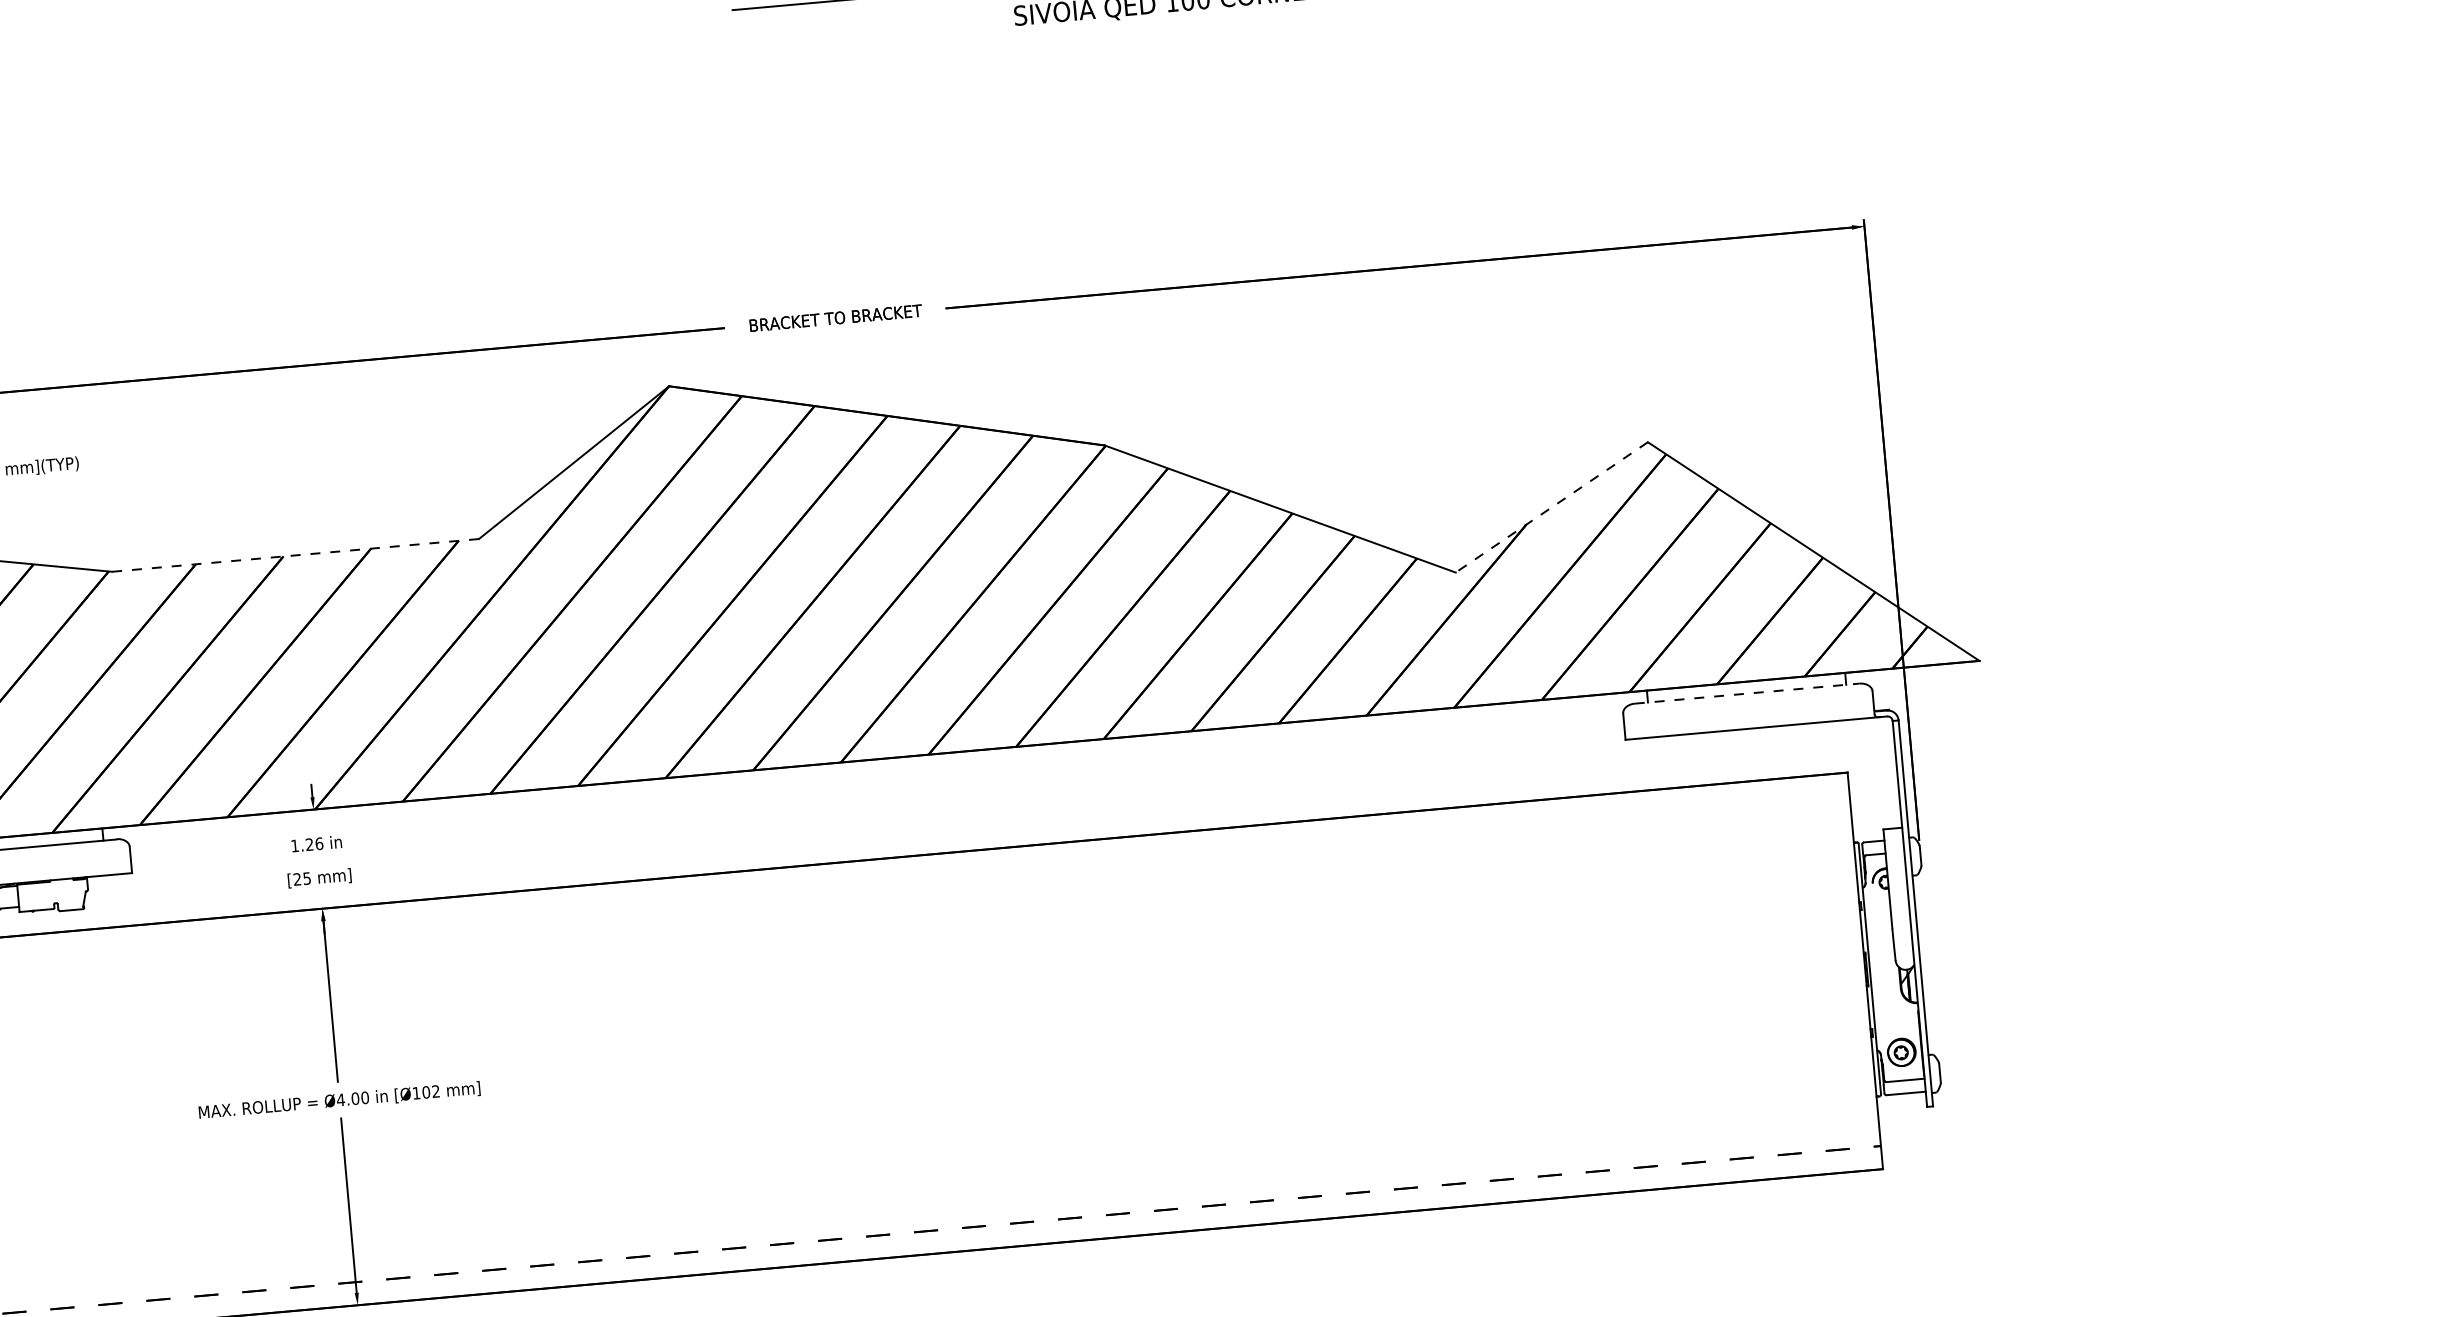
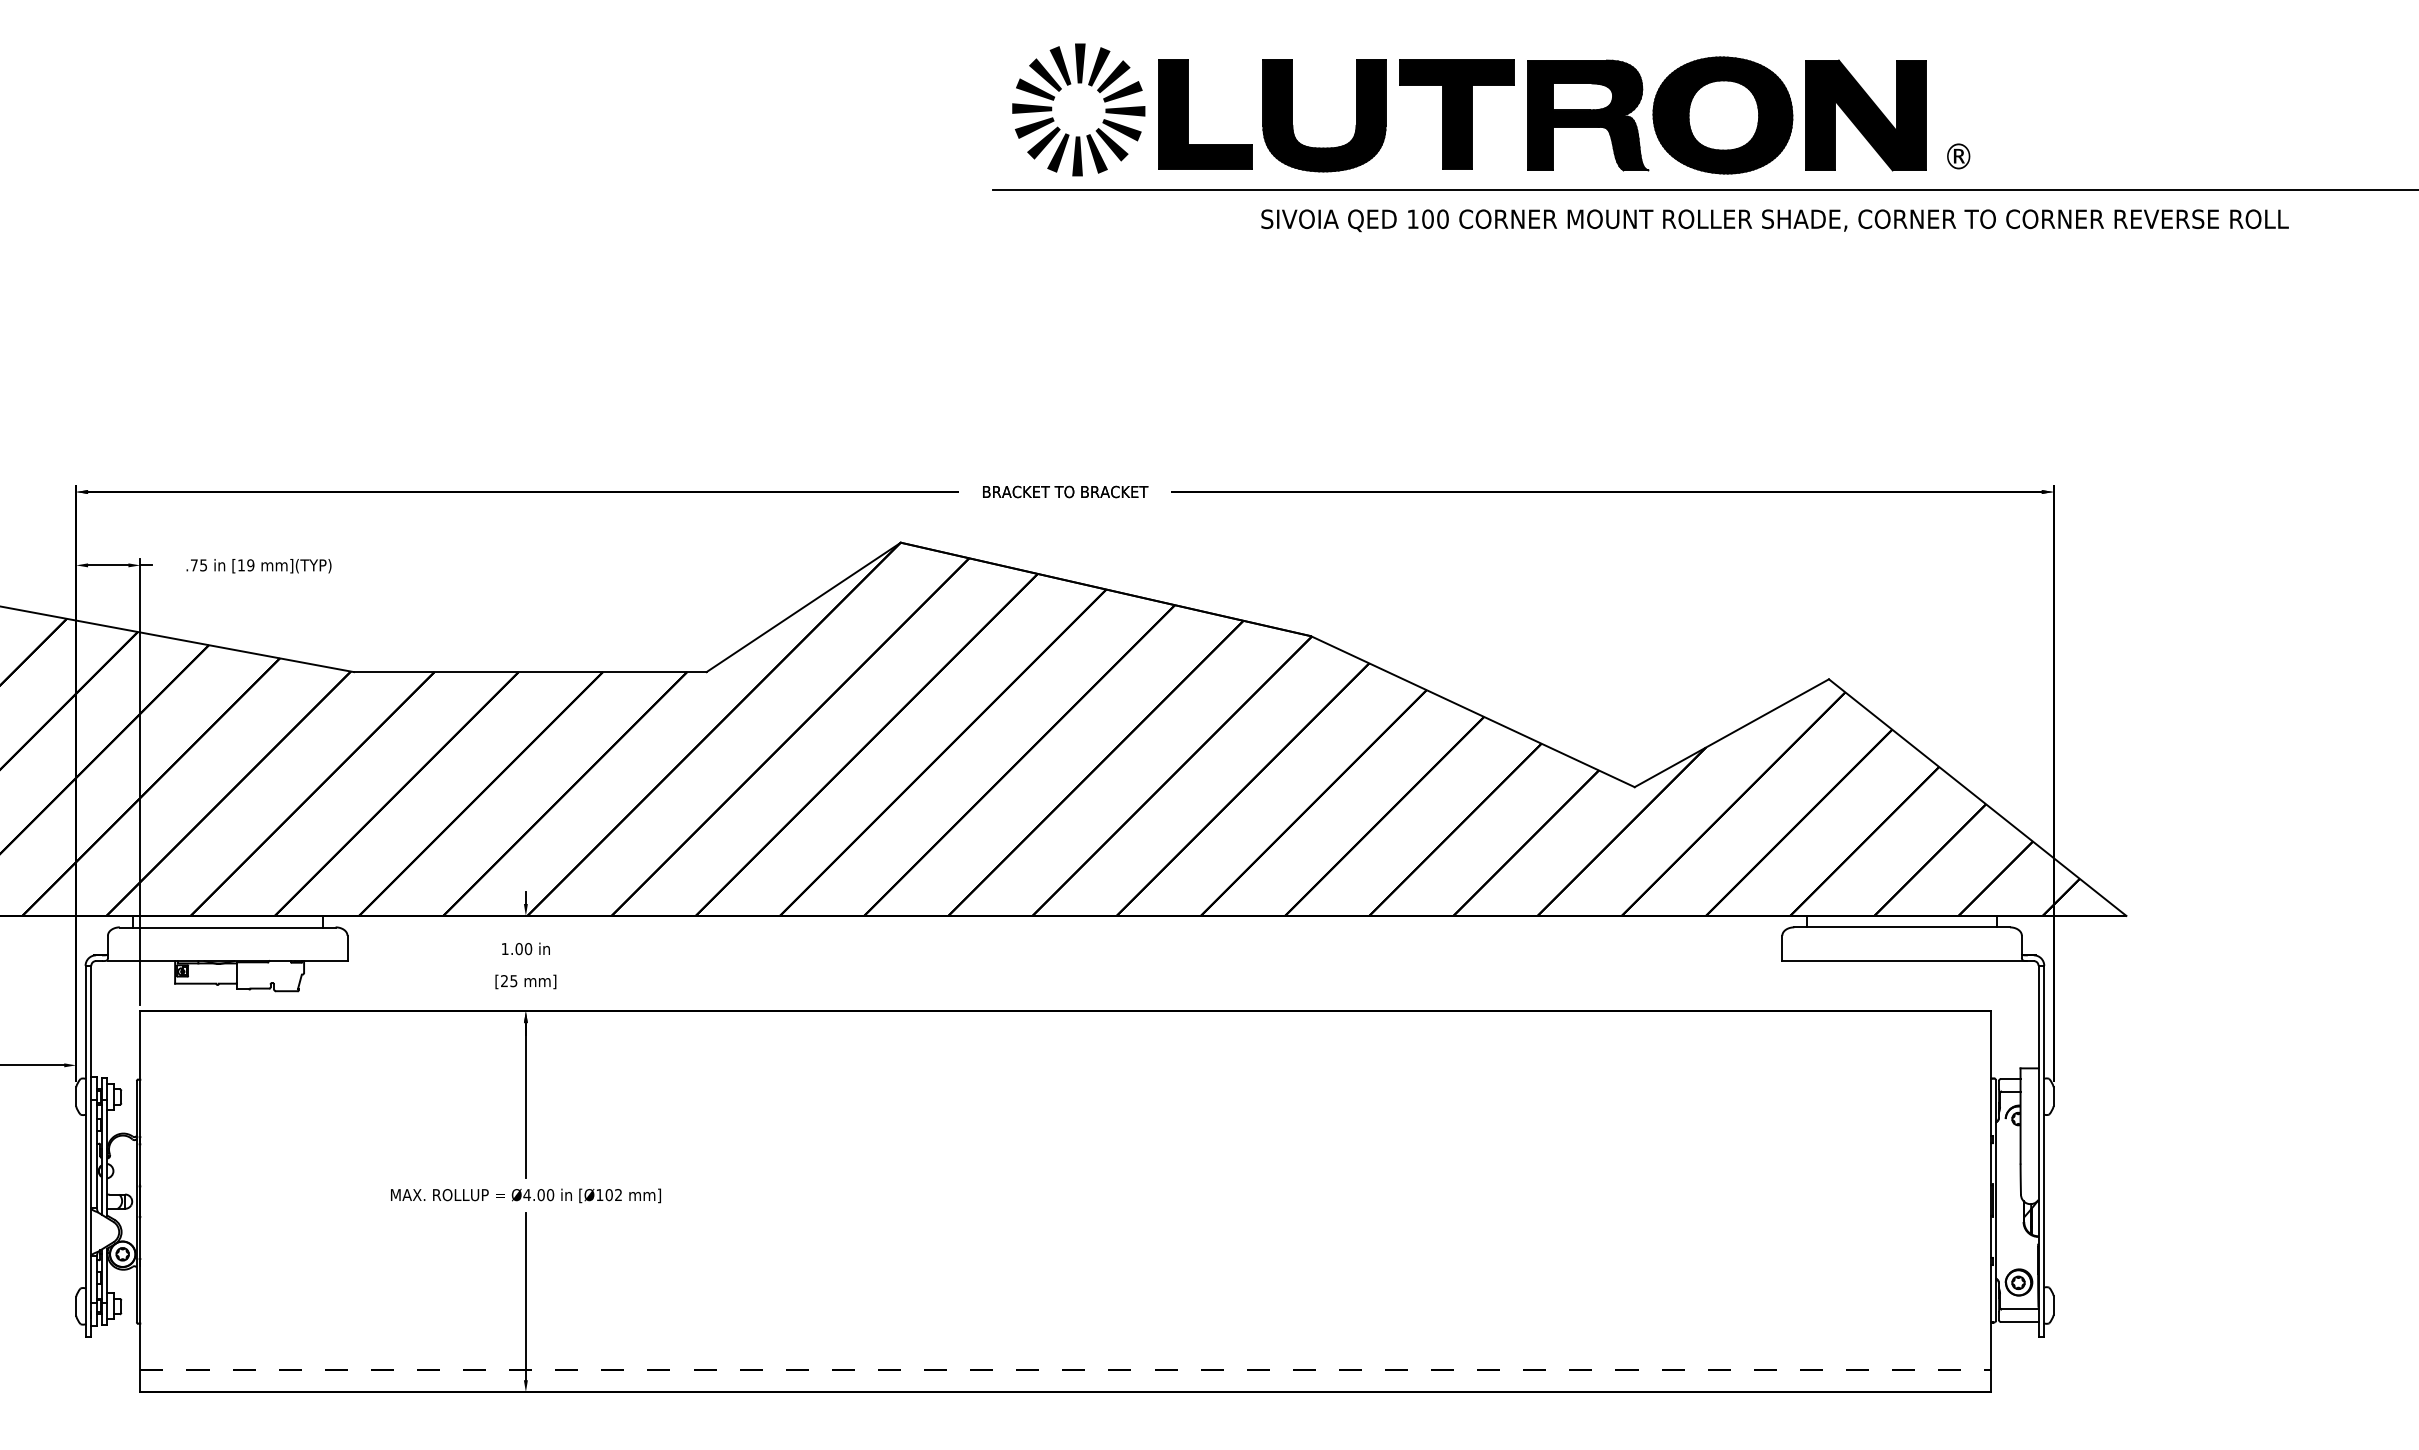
line: (1551, 507) -> (1731, 733), dashed -> solid
line: (294, 555) -> (529, 672), dashed -> solid
line: (1747, 693) -> (1902, 927), dashed -> solid
text: (314, 844) -> (523, 949), 1.26 -> 1.00

